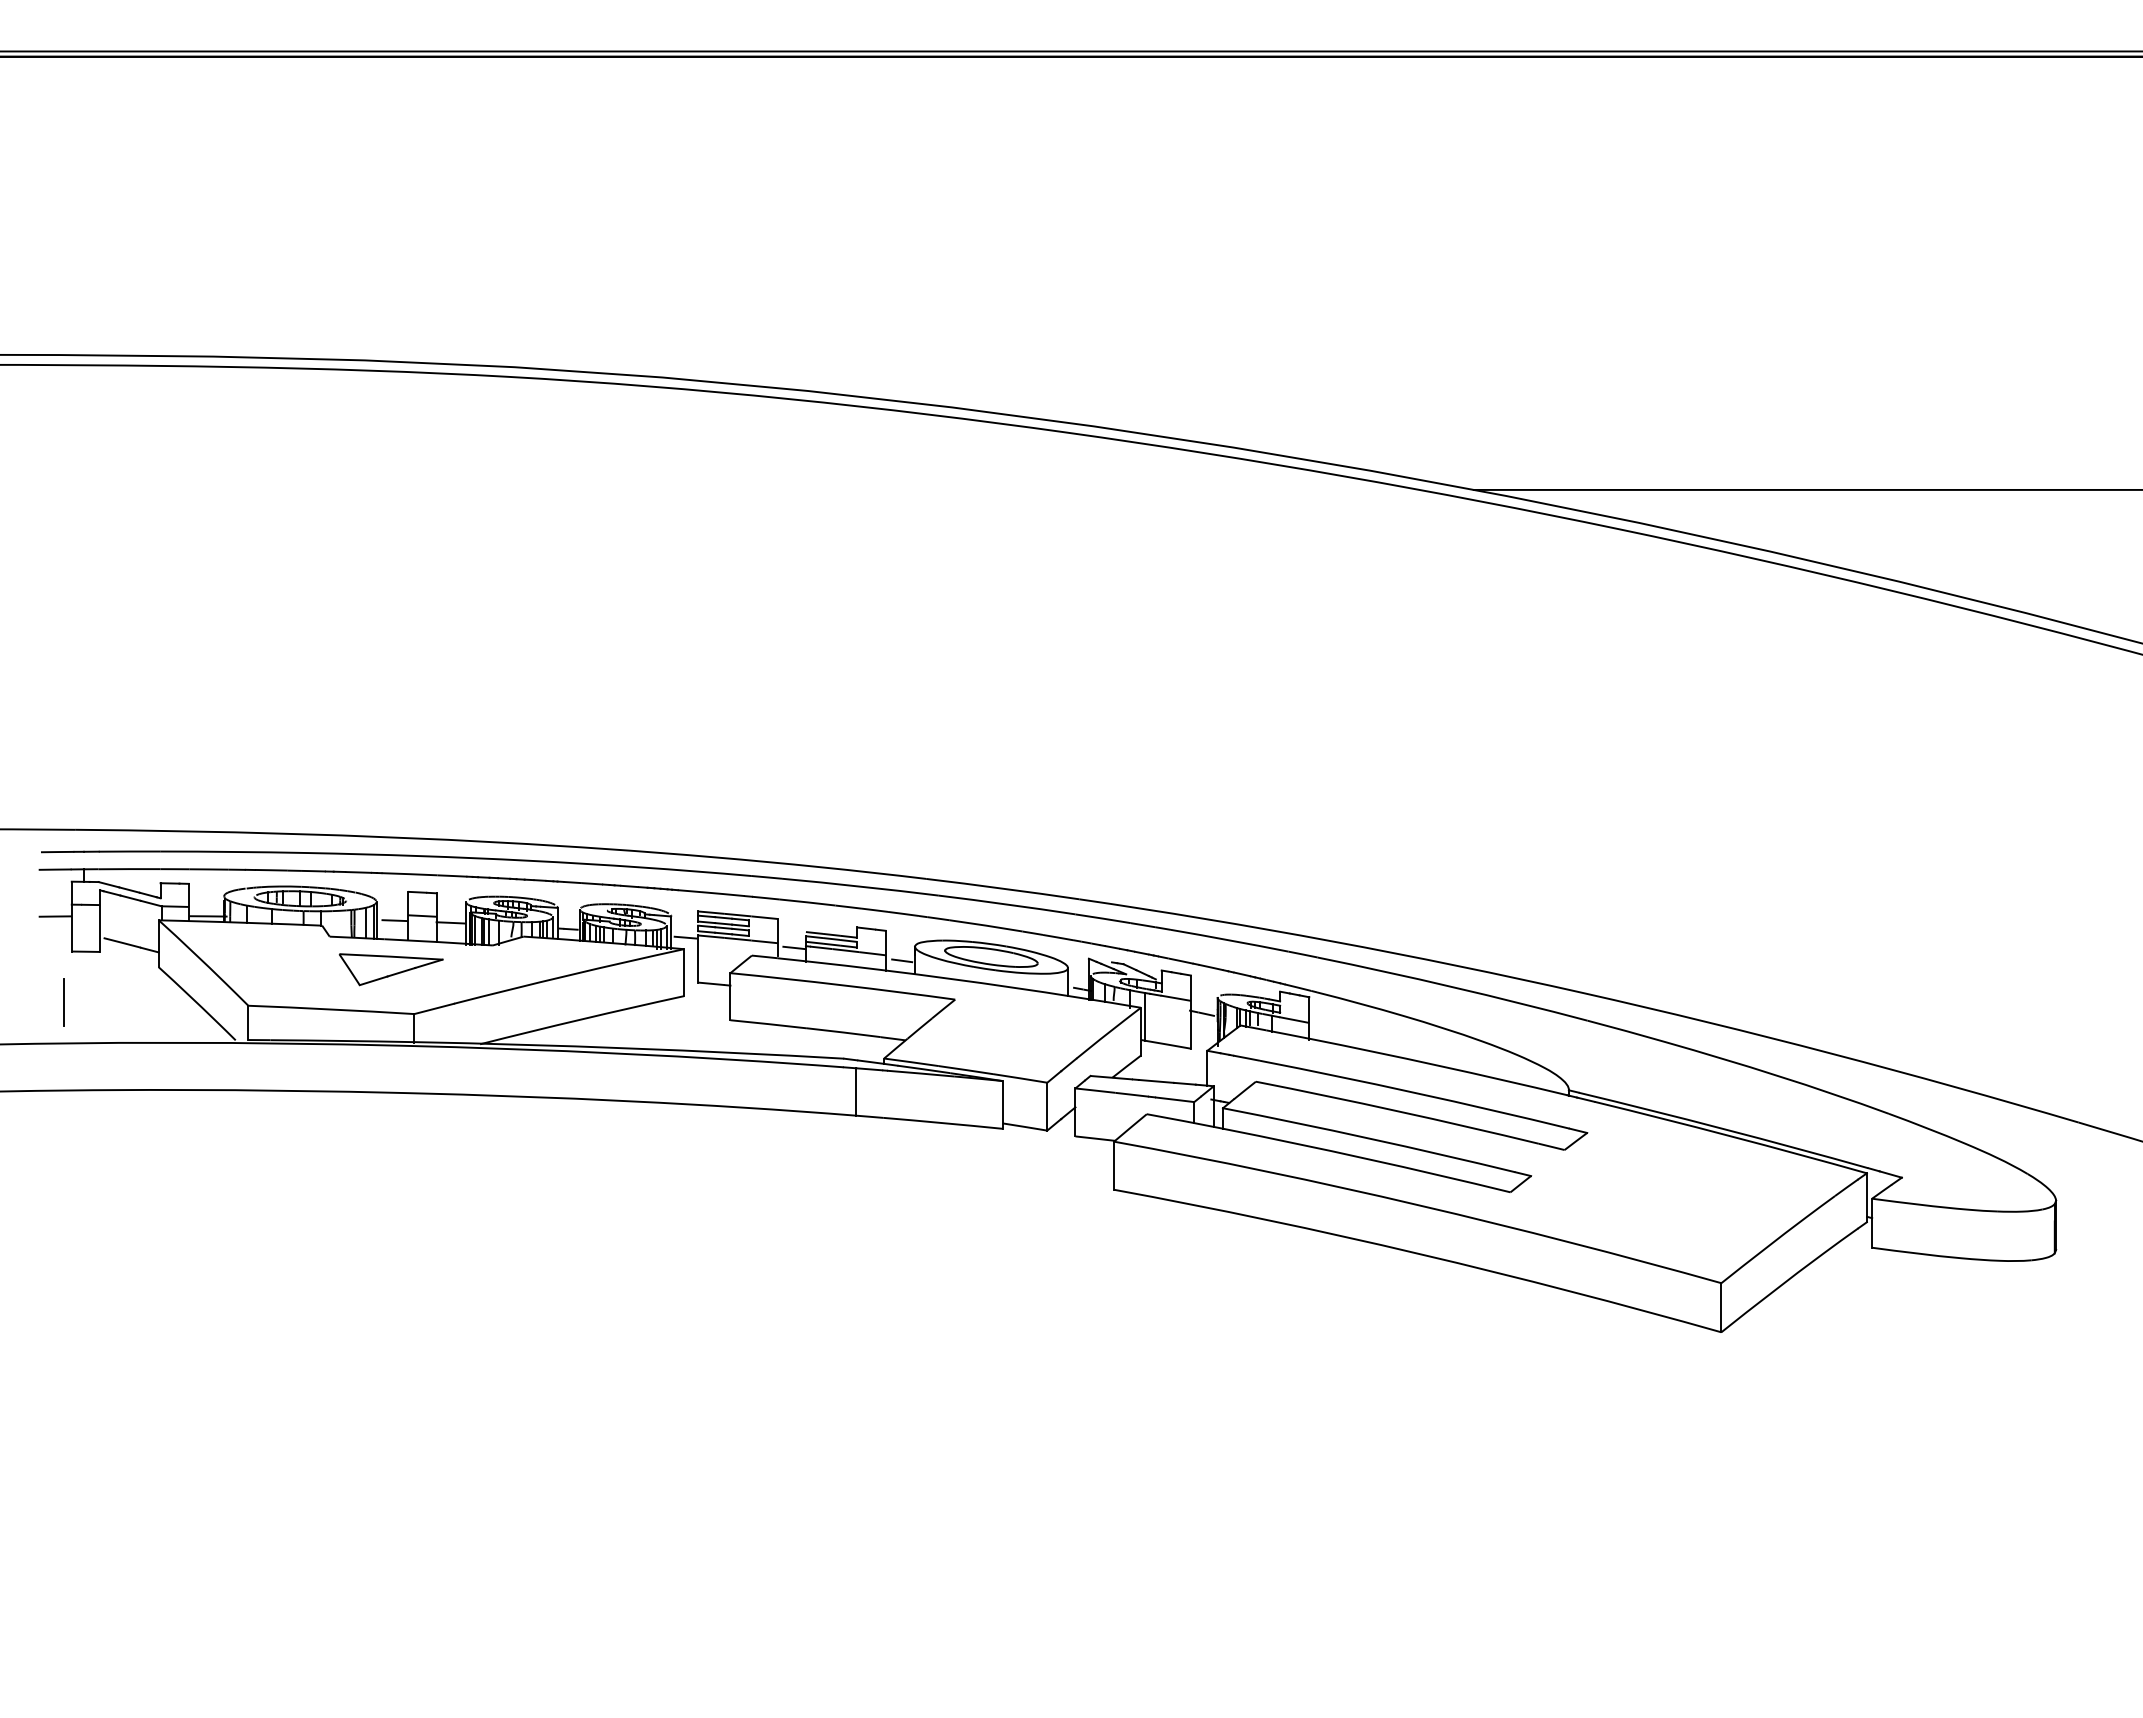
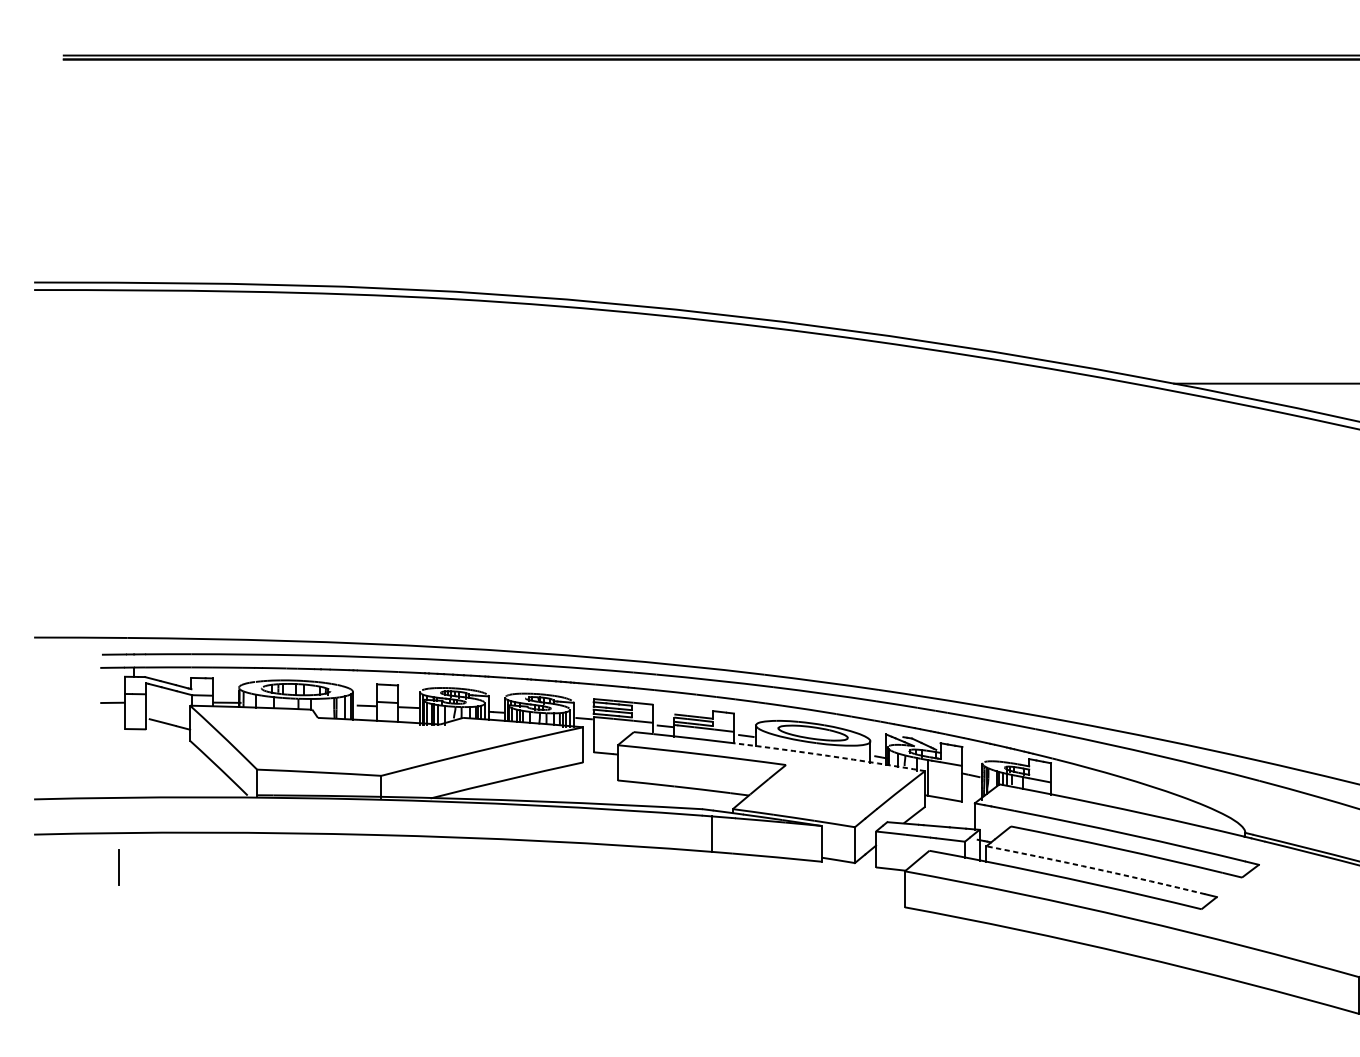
part: (390, 969) -> (363, 742), removed
arc: (1013, 987) -> (829, 755), solid -> dashed
line: (63, 1002) -> (118, 867), moved
arc: (1369, 1138) -> (1096, 868), solid -> dashed

